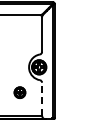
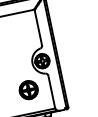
part: (19, 92) -> (28, 89), size x1.67
line: (42, 98) -> (51, 91), dashed -> solid

